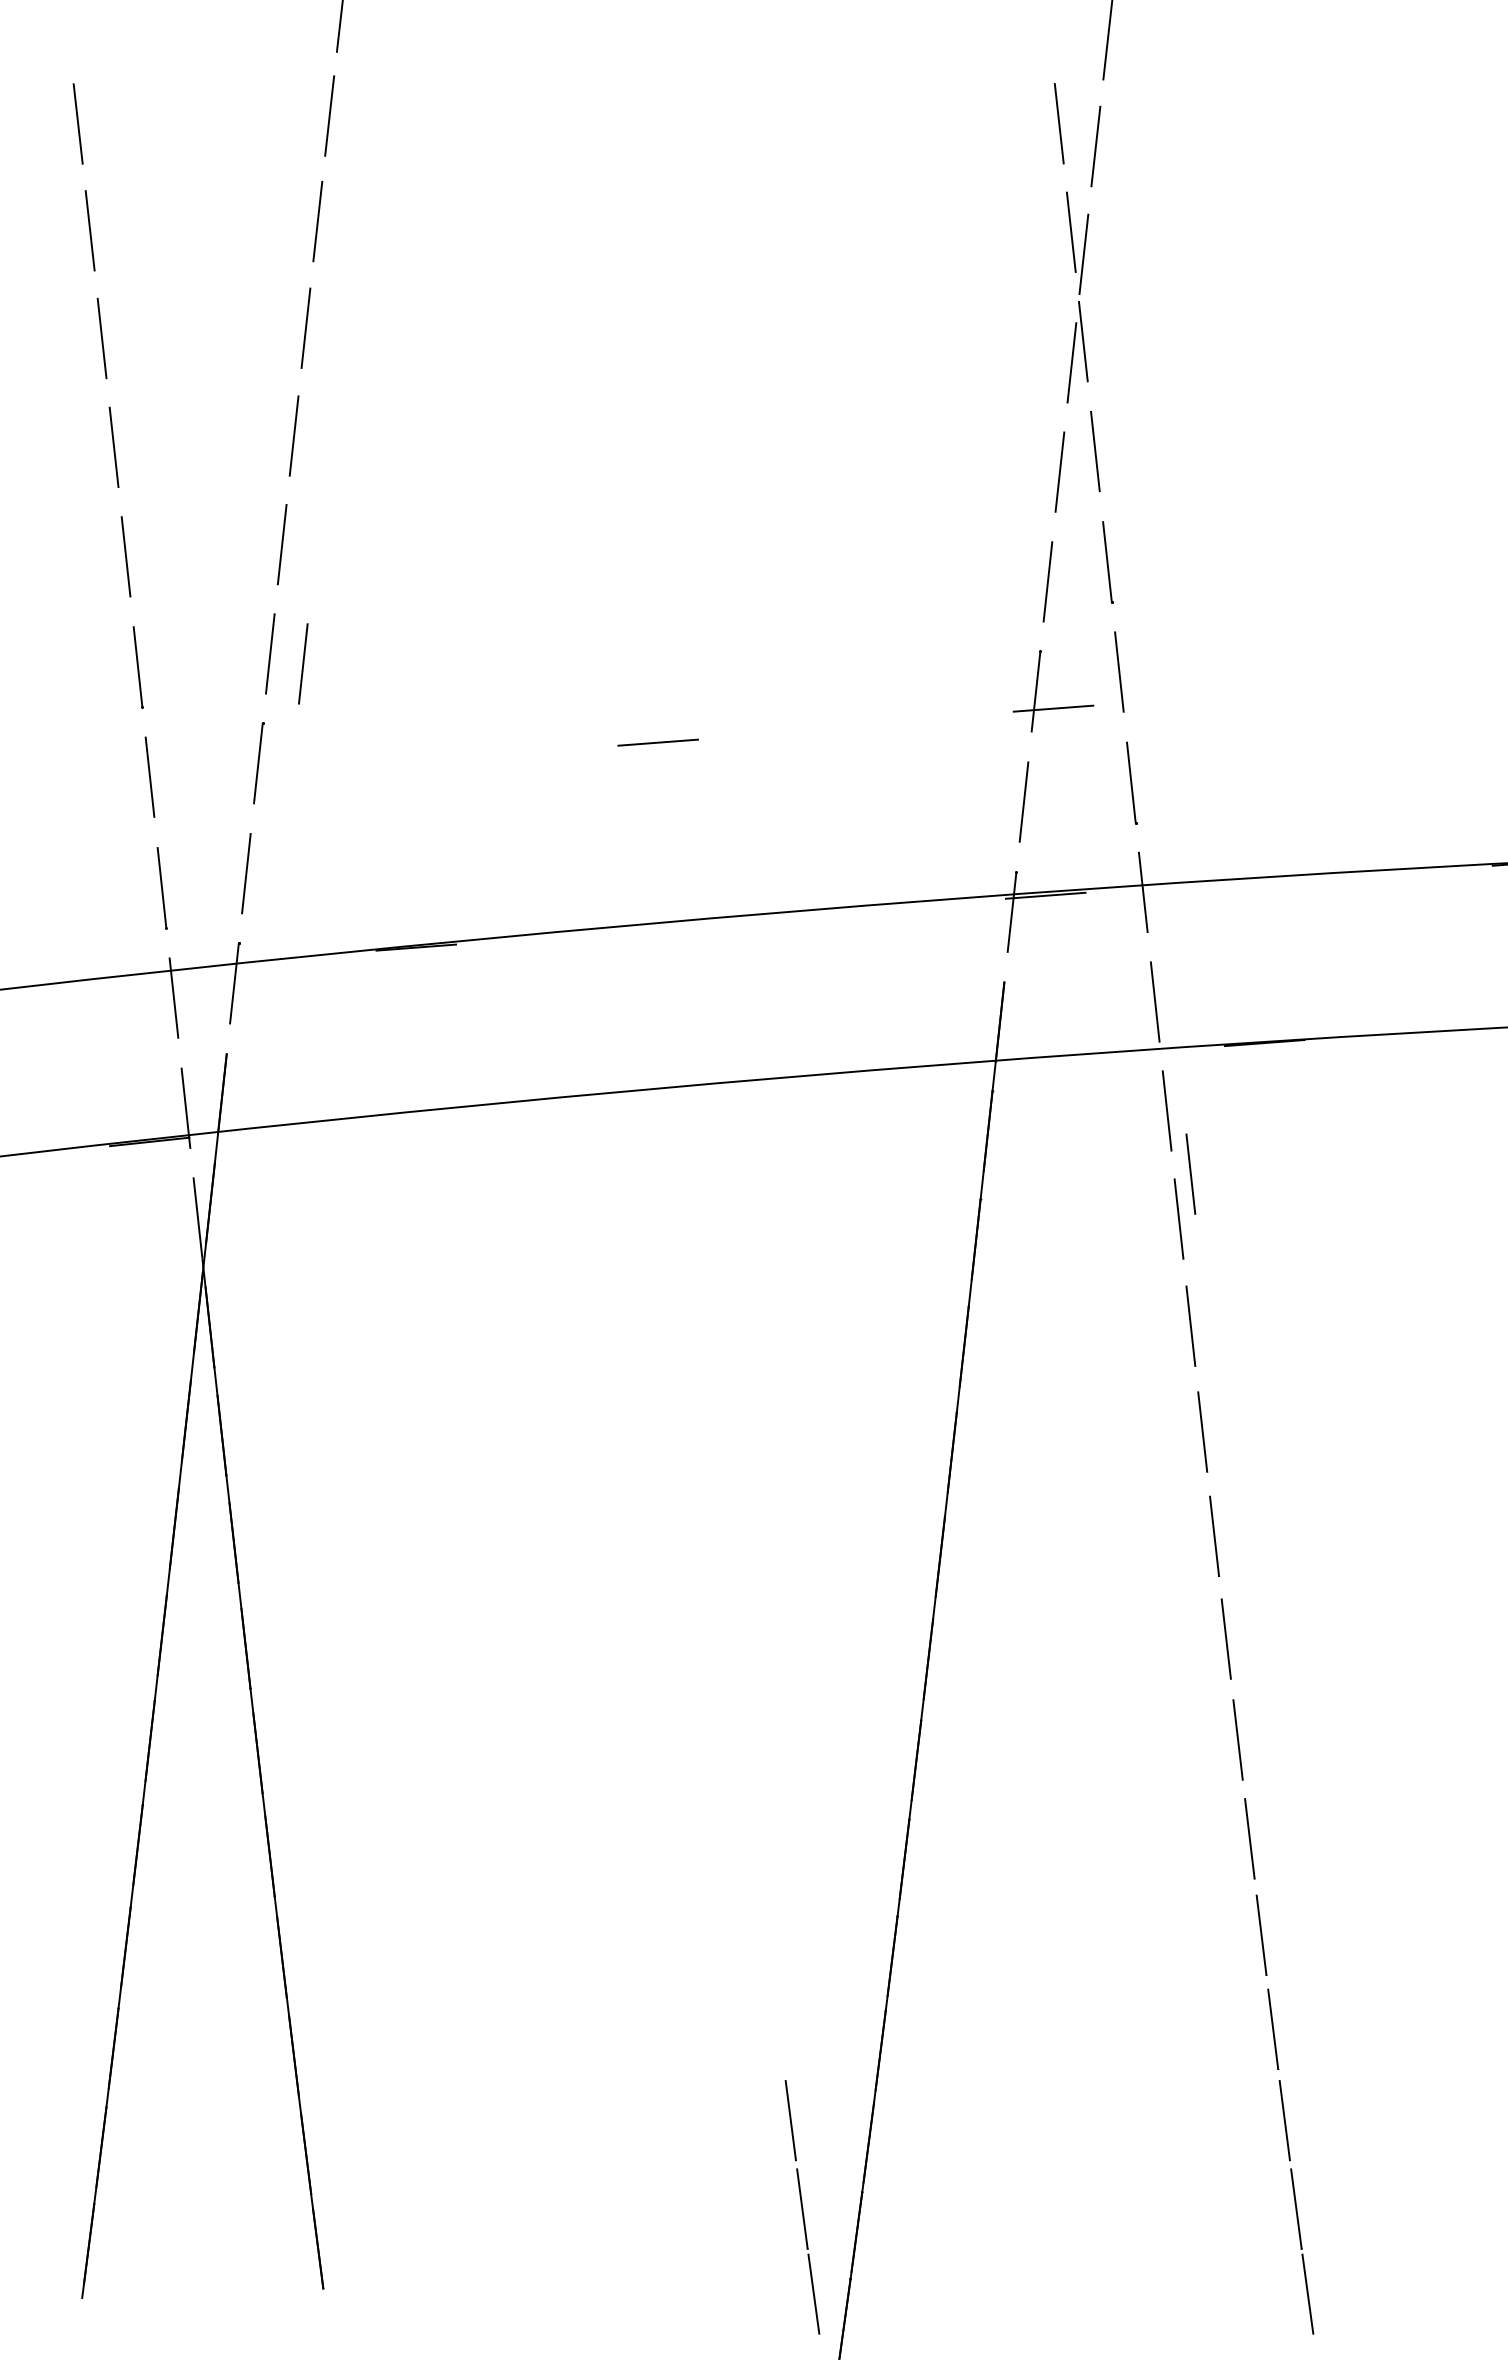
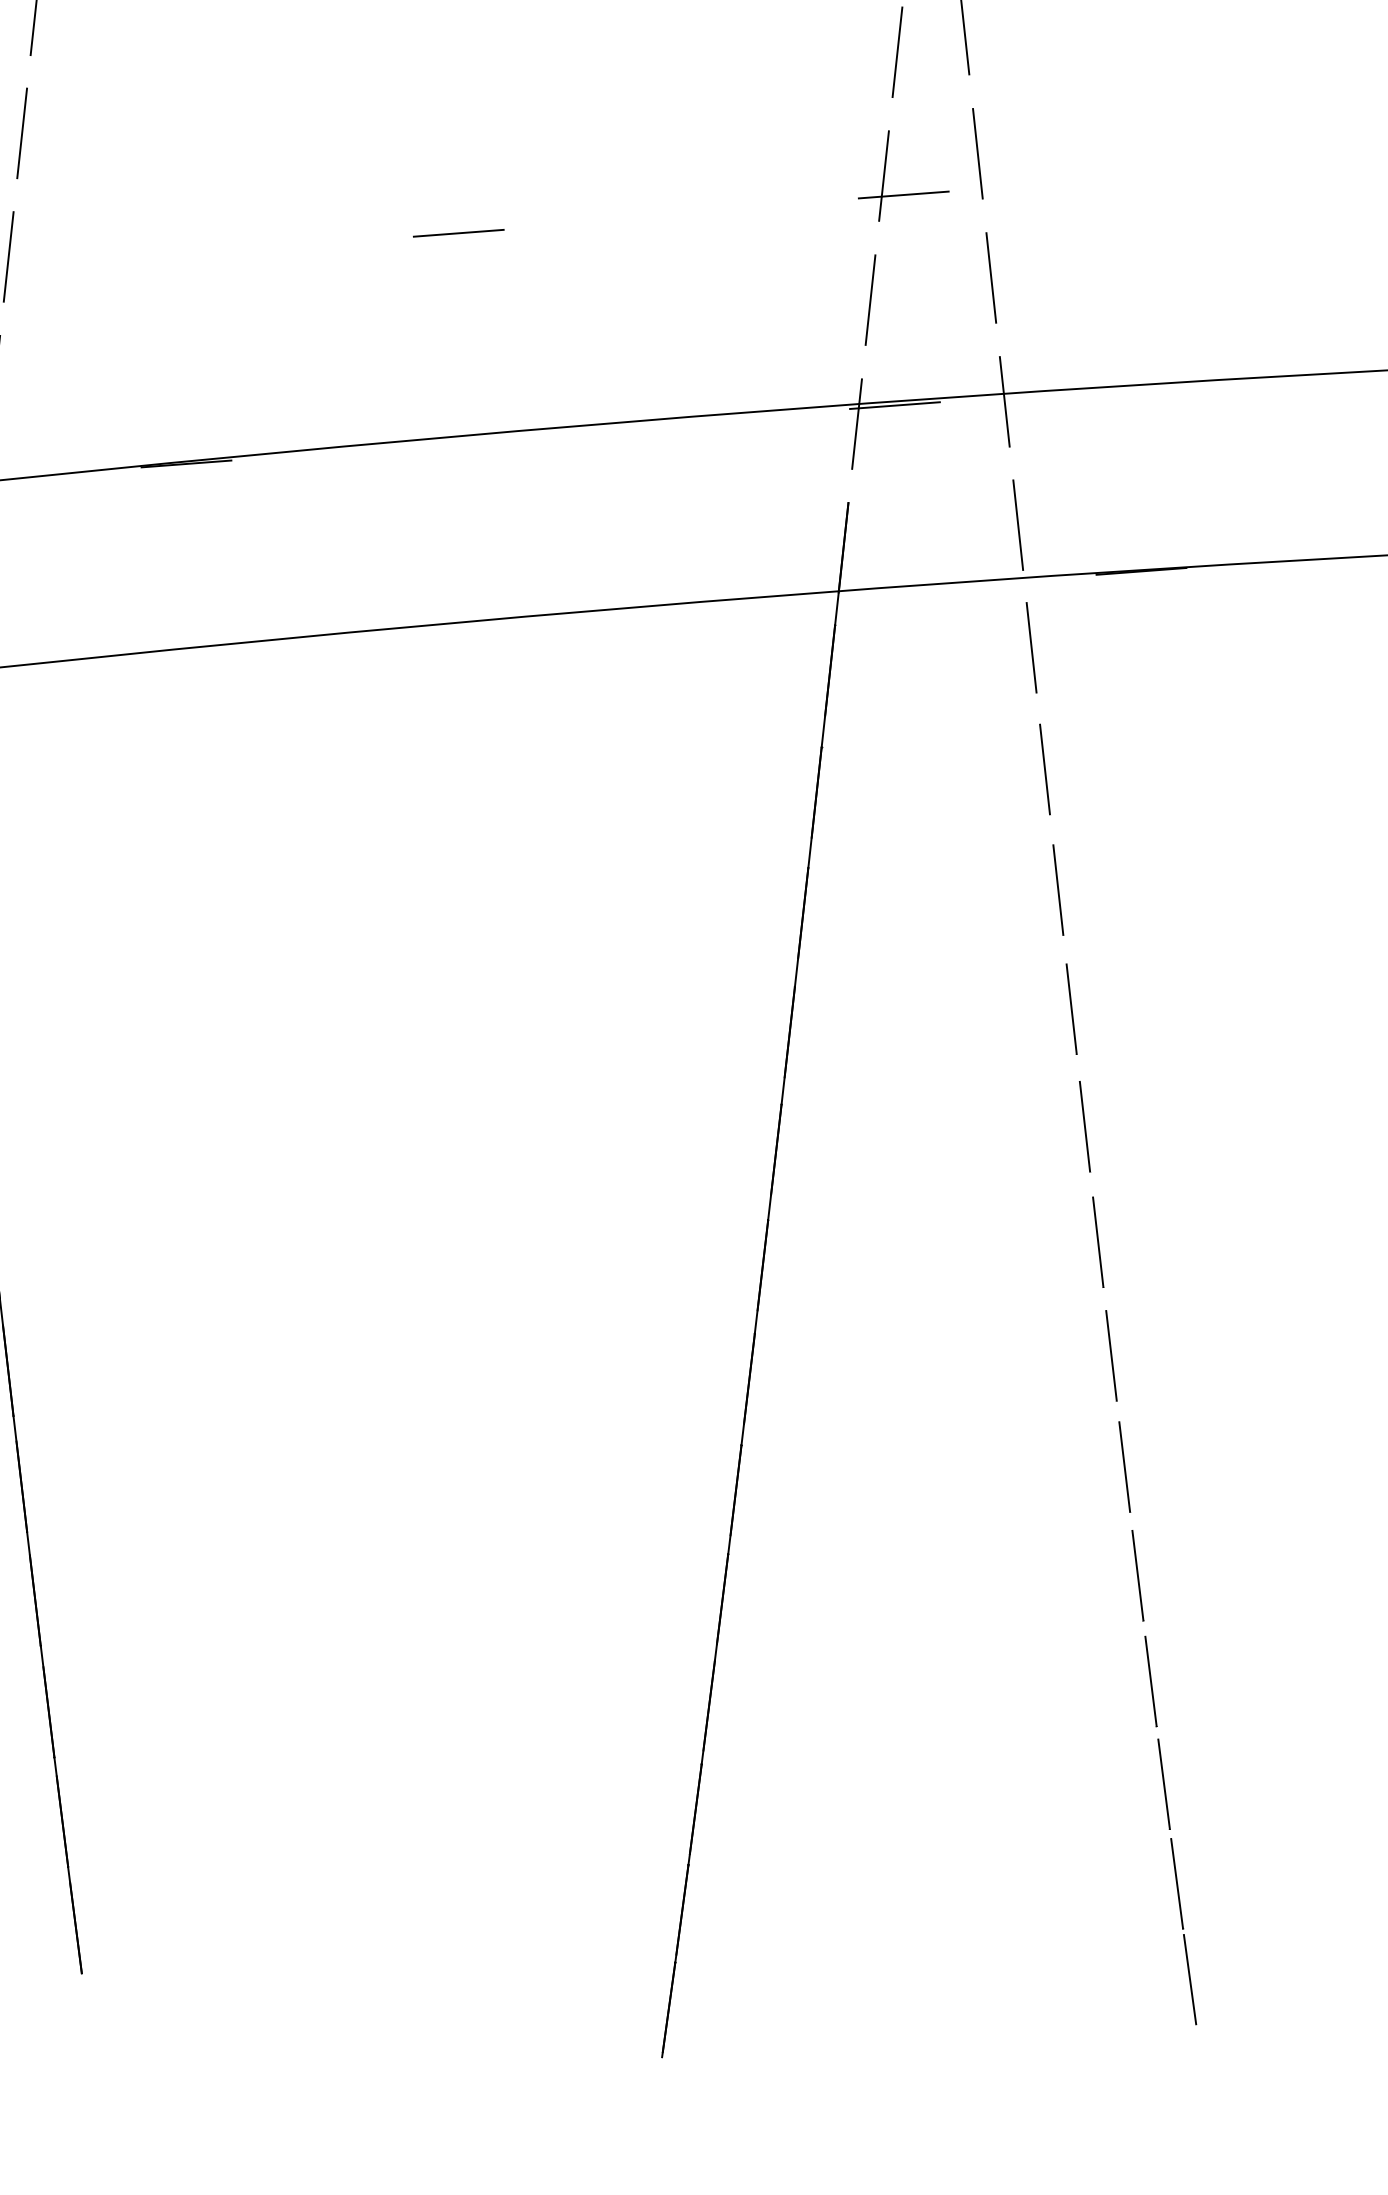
line: (303, 663) -> (59, 144), removed
line: (1190, 1173) -> (1057, 718), removed
line: (802, 2207) -> (621, 1882), removed

